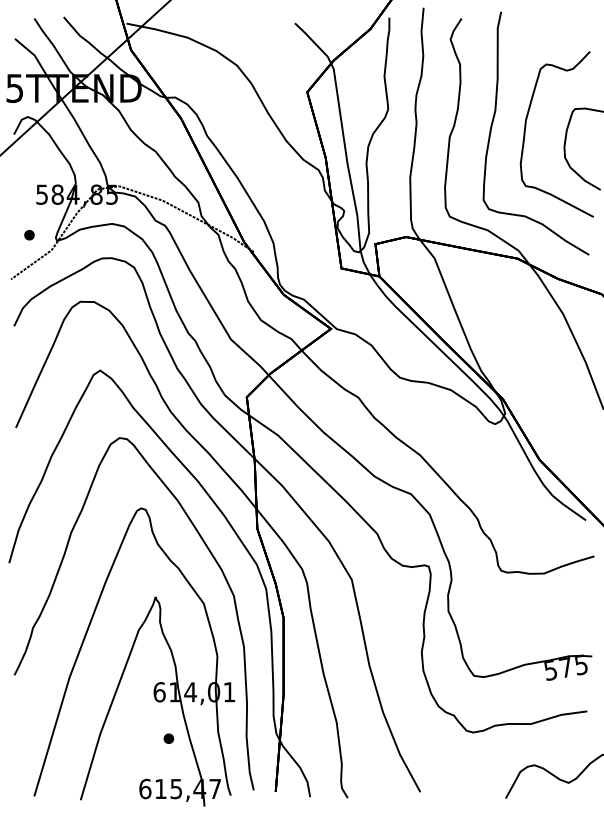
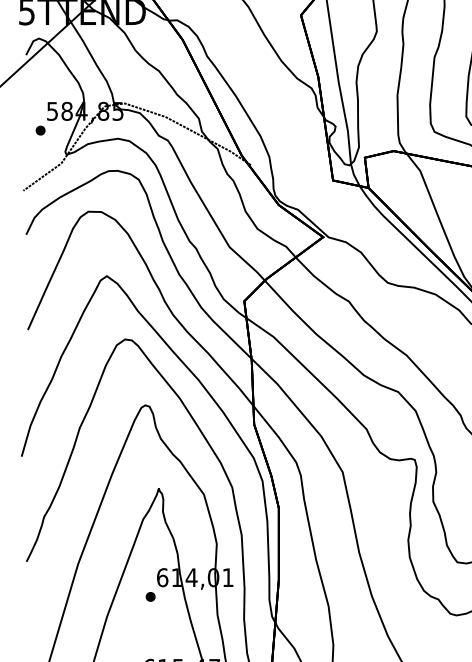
part: (29, 235) -> (40, 130), moved
part: (168, 738) -> (150, 596), moved

